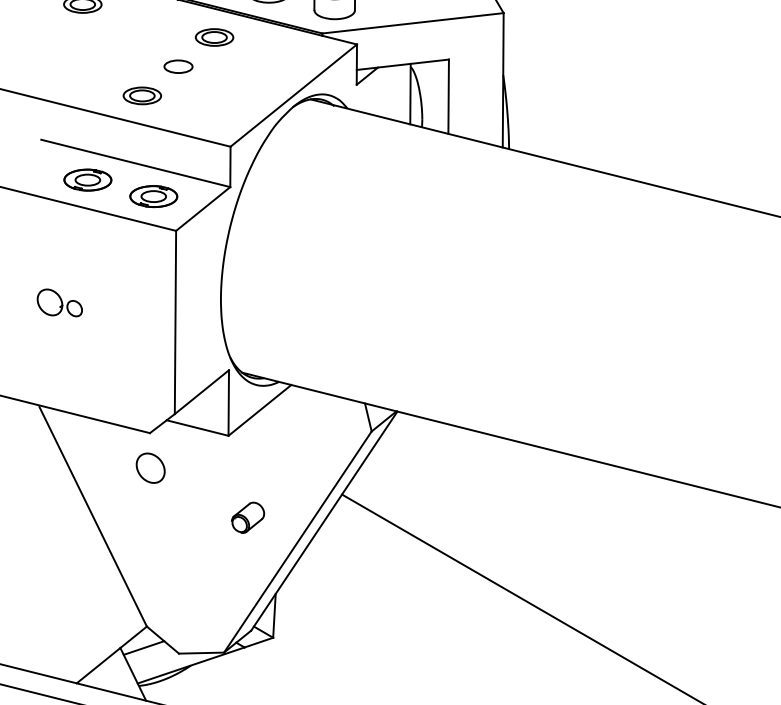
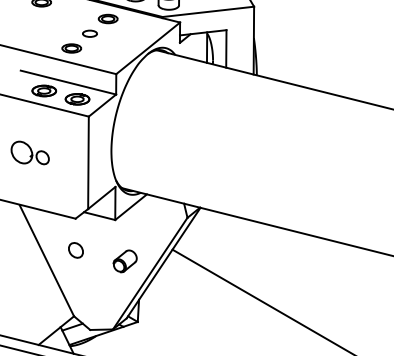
part: (58, 301) -> (29, 152), size x1.67
part: (149, 468) -> (75, 250), moved
part: (246, 517) -> (124, 261), size x1.43

